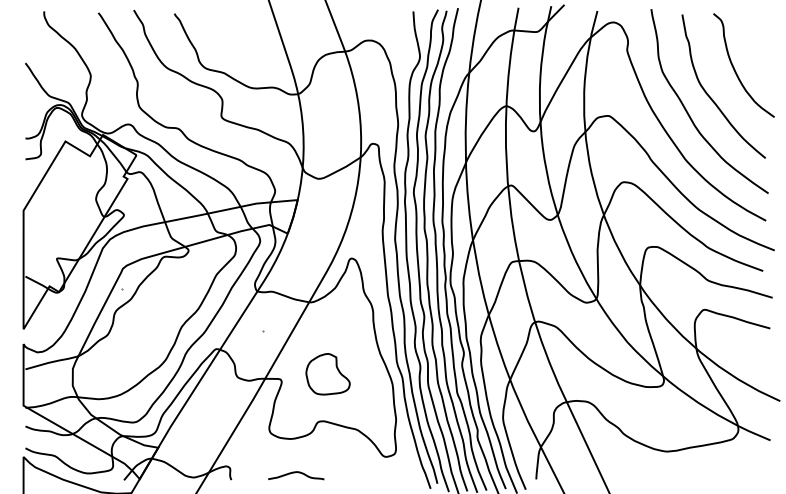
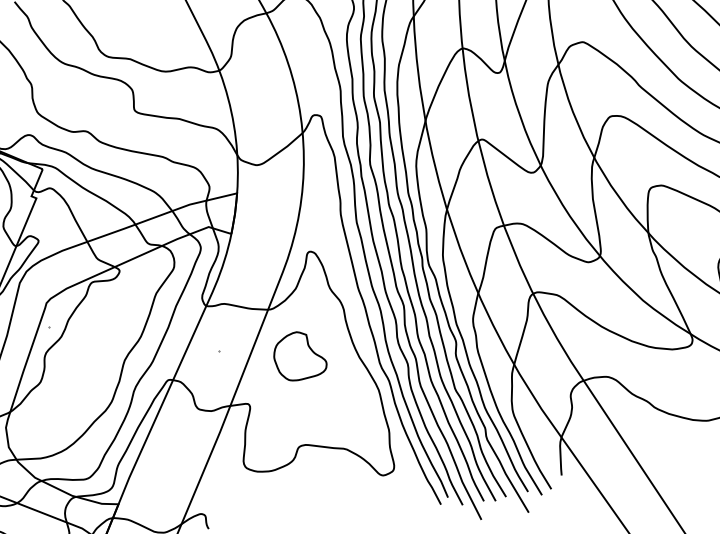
part: (327, 374) -> (299, 356), moved
curve: (295, 473) -> (281, 510), removed

